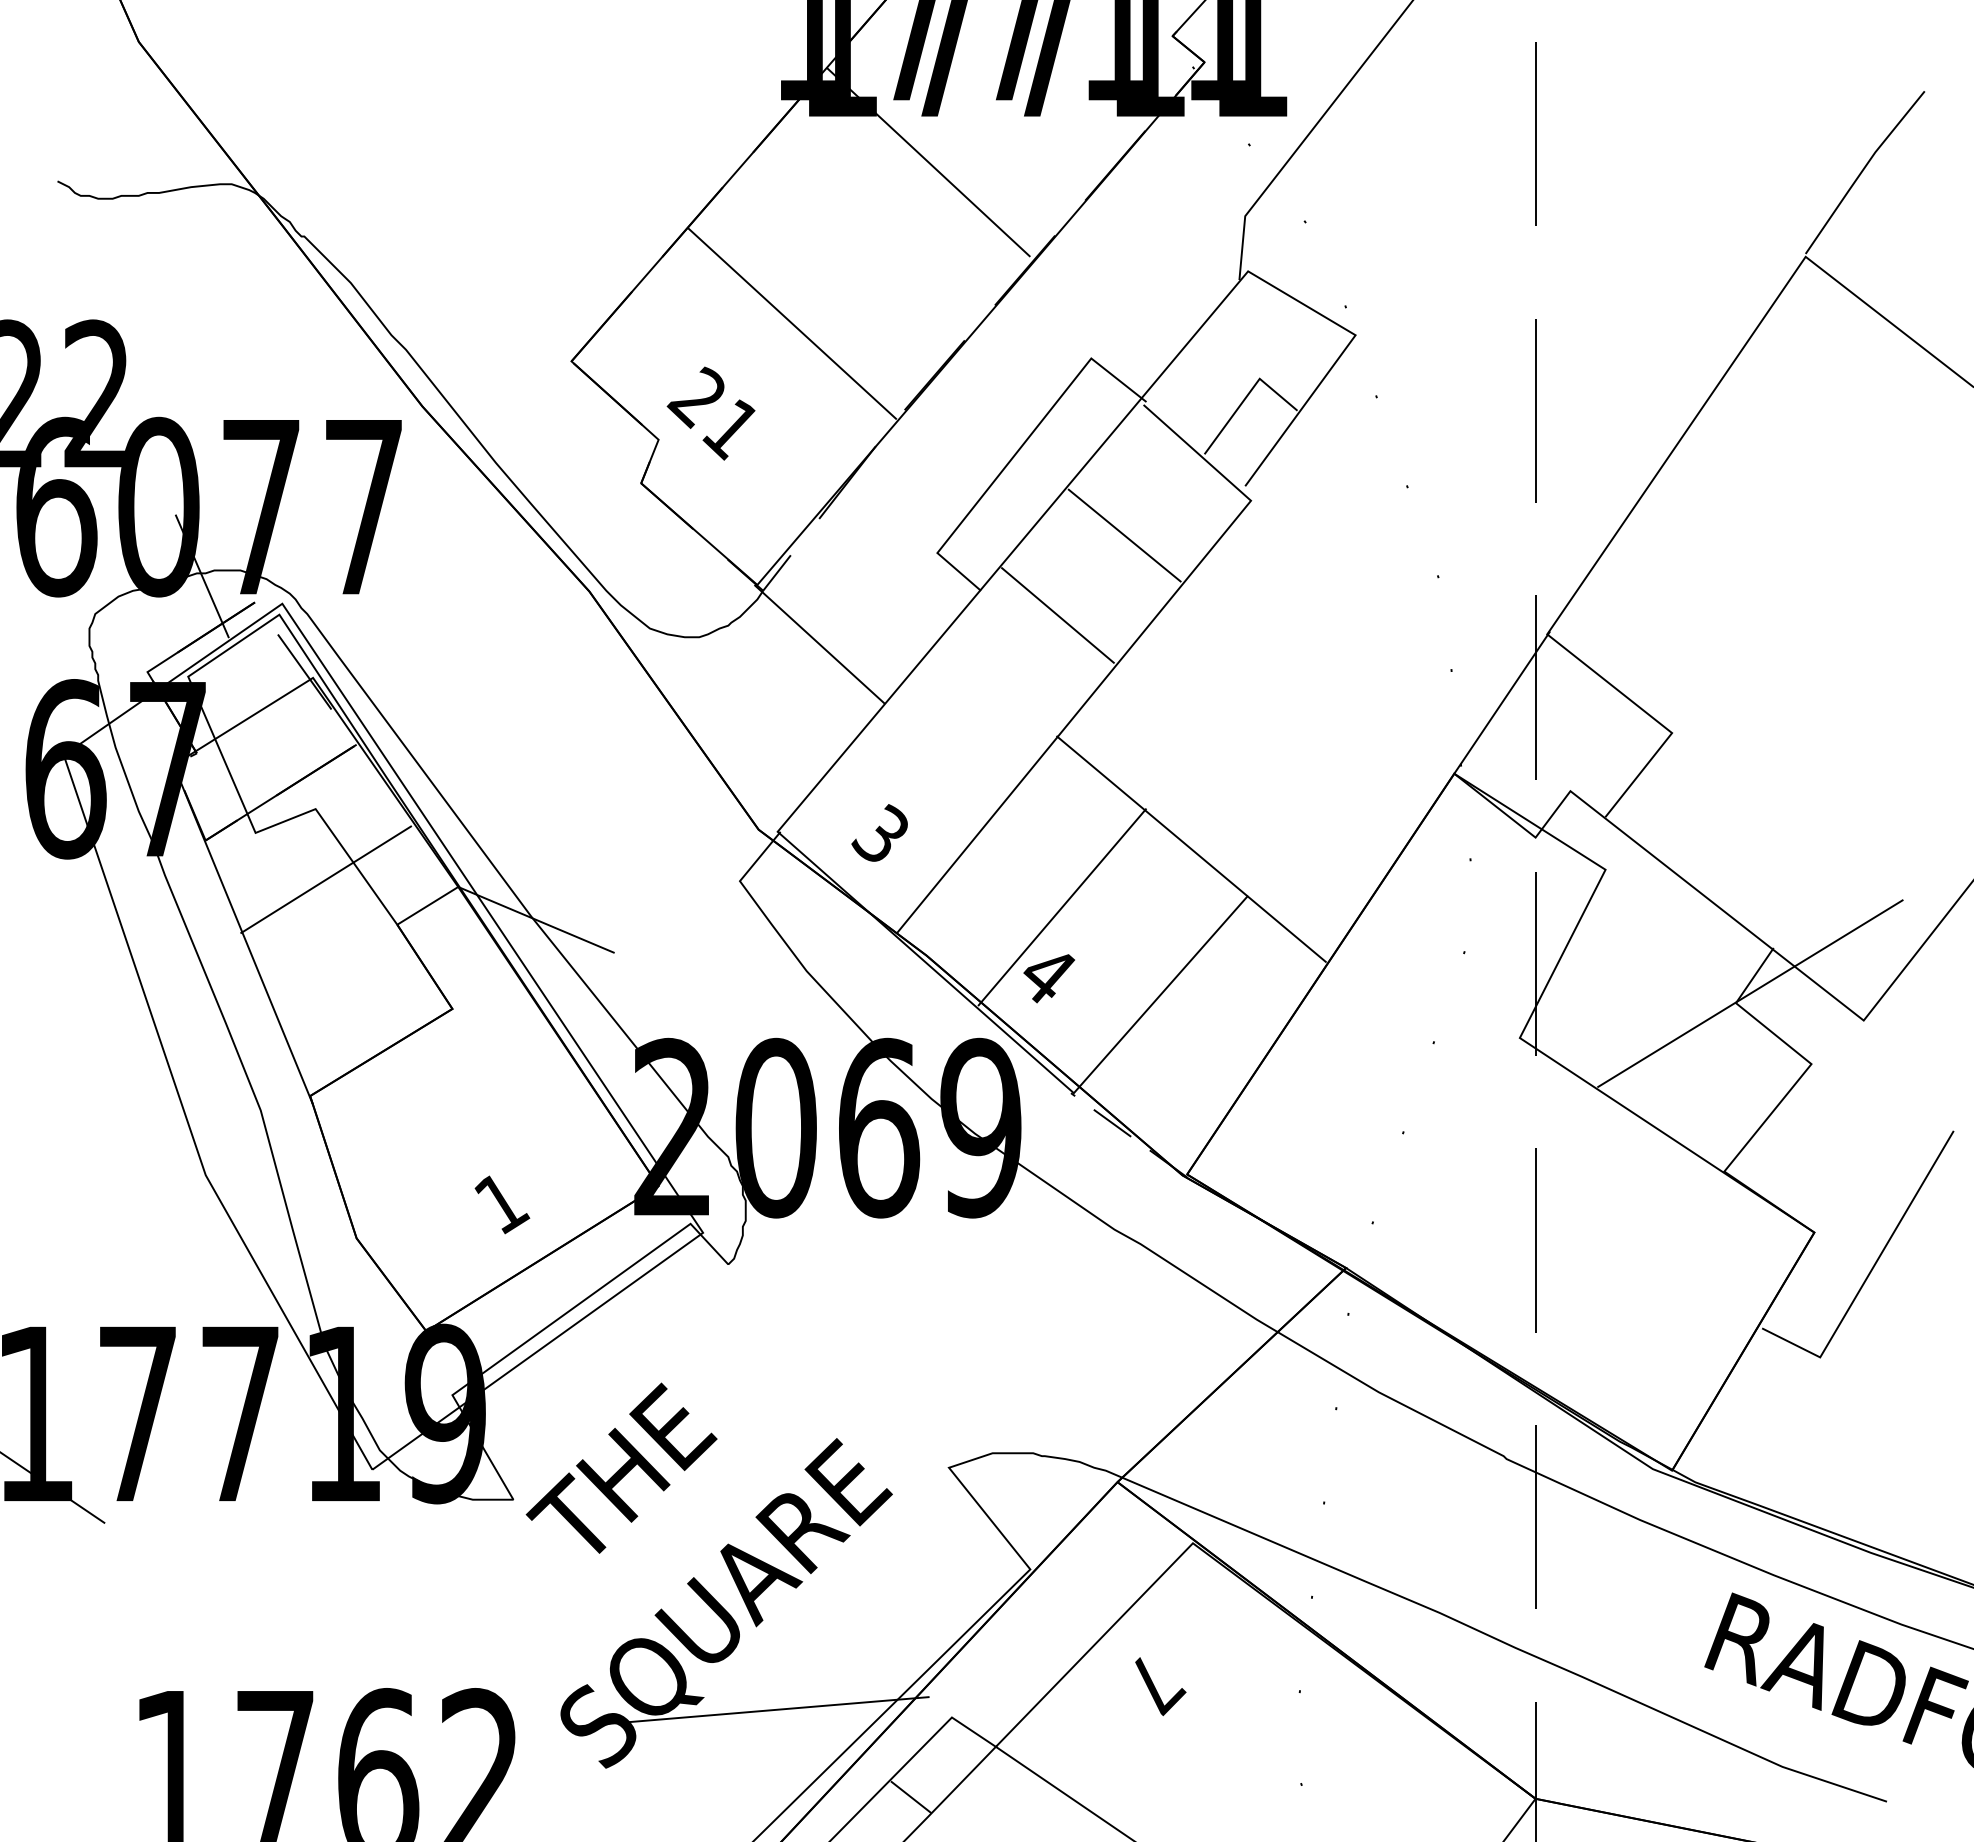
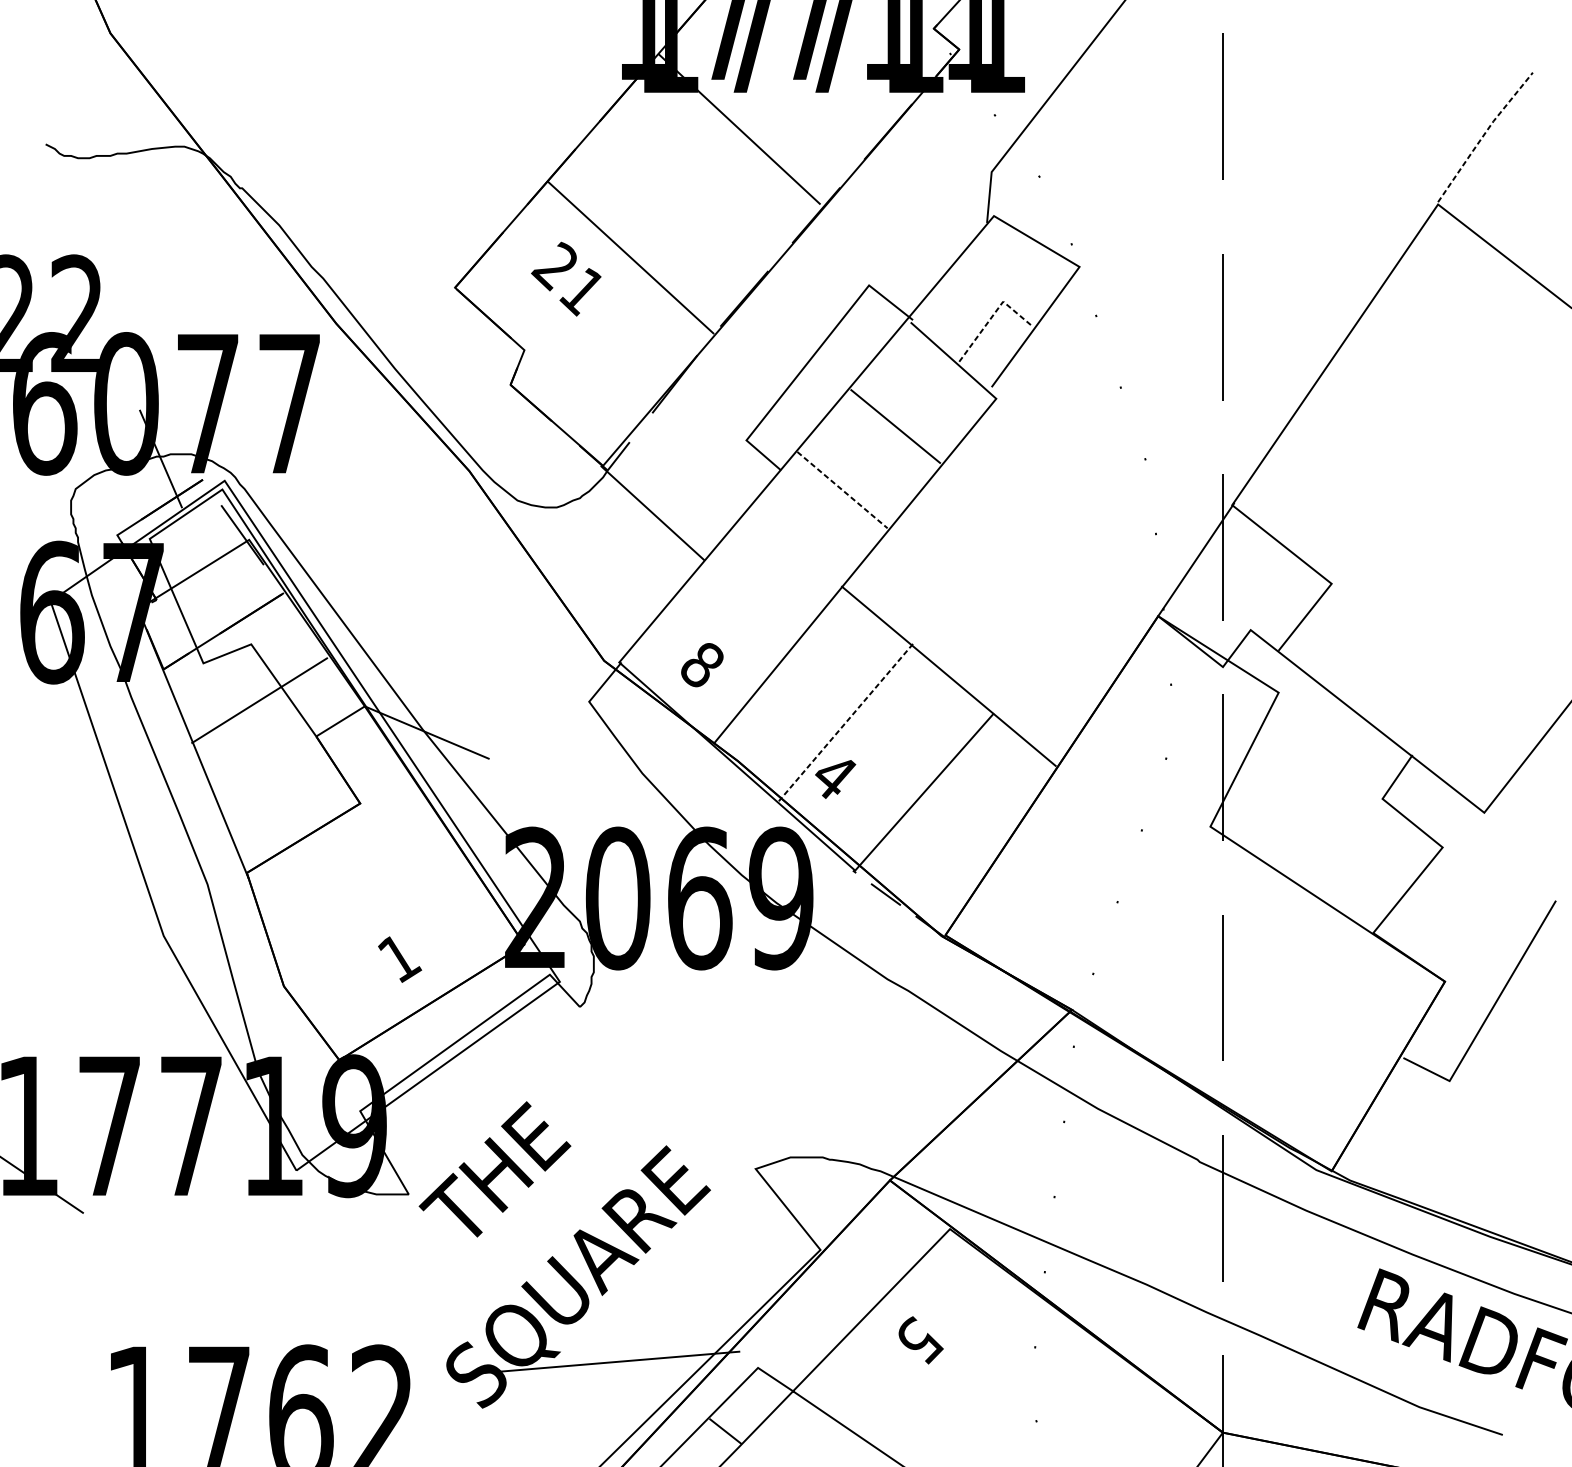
line: (1862, 170) -> (1483, 135), solid -> dashed
line: (1247, 395) -> (993, 314), solid -> dashed
text: (710, 413) -> (565, 279), moved
line: (1058, 615) -> (842, 490), solid -> dashed
text: (879, 833) -> (700, 663), 3 -> 8
line: (1062, 907) -> (846, 722), solid -> dashed
line: (1750, 993) -> (1394, 791), removed
text: (1157, 1684) -> (921, 1341), 7 -> 5

